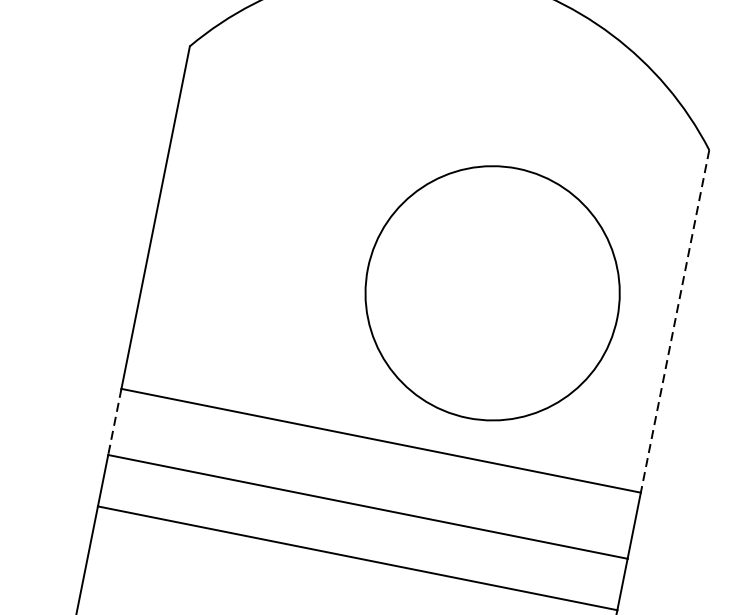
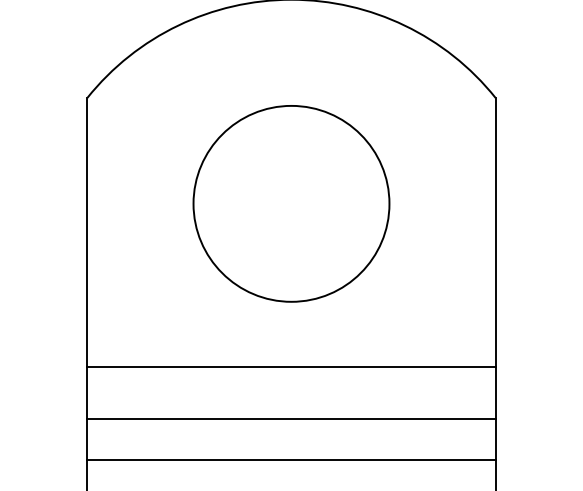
circle: (492, 292) -> (291, 203), moved
line: (674, 321) -> (495, 232), dashed -> solid
line: (114, 422) -> (87, 393), dashed -> solid

